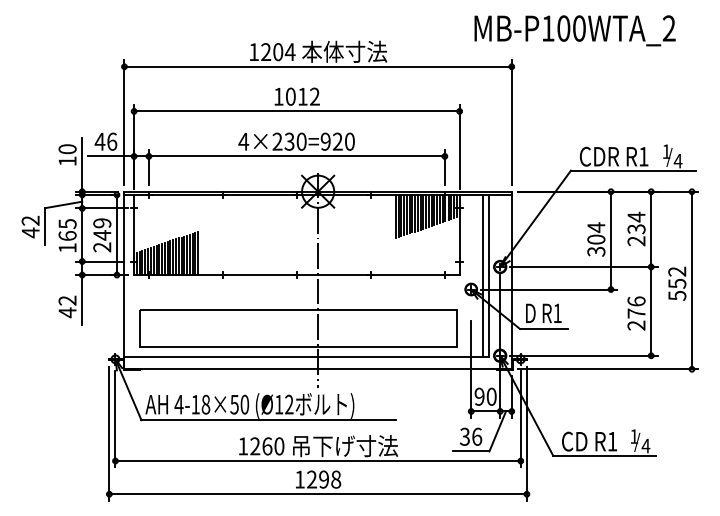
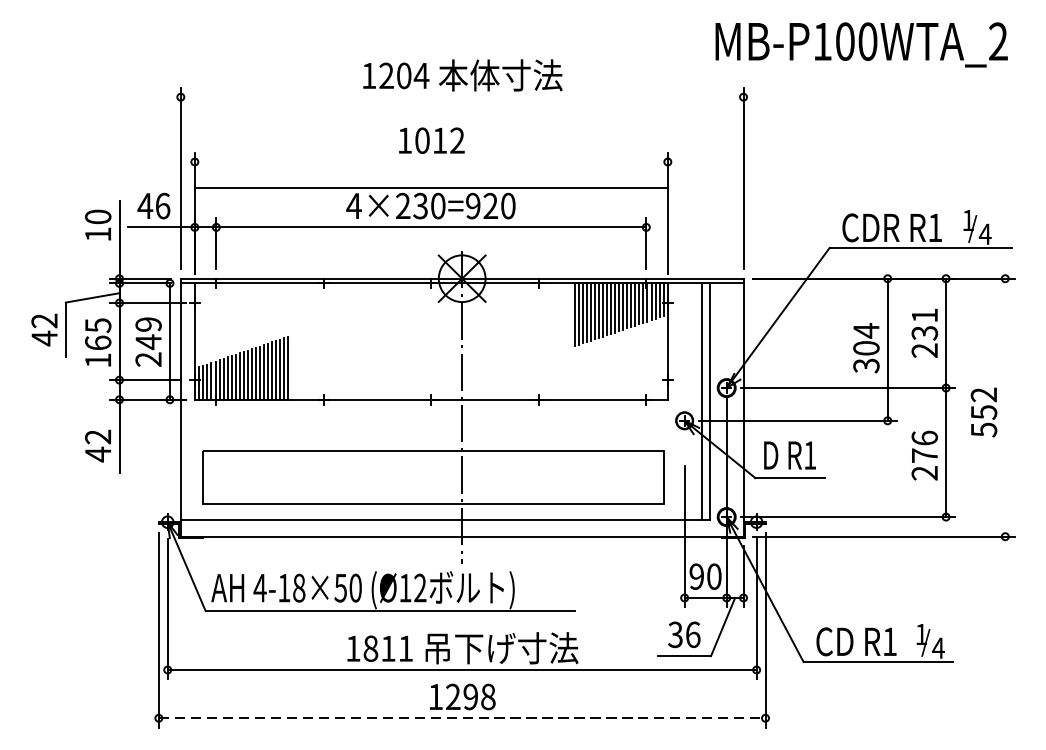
text: (574, 30) -> (860, 44), moved
line: (317, 66) -> (461, 96), removed
line: (296, 111) -> (430, 188), moved
text: (636, 216) -> (924, 314), 234 -> 231
line: (691, 280) -> (1004, 407), removed
text: (267, 446) -> (388, 648), 1260 -> 1811
line: (318, 494) -> (462, 718), solid -> dashed

